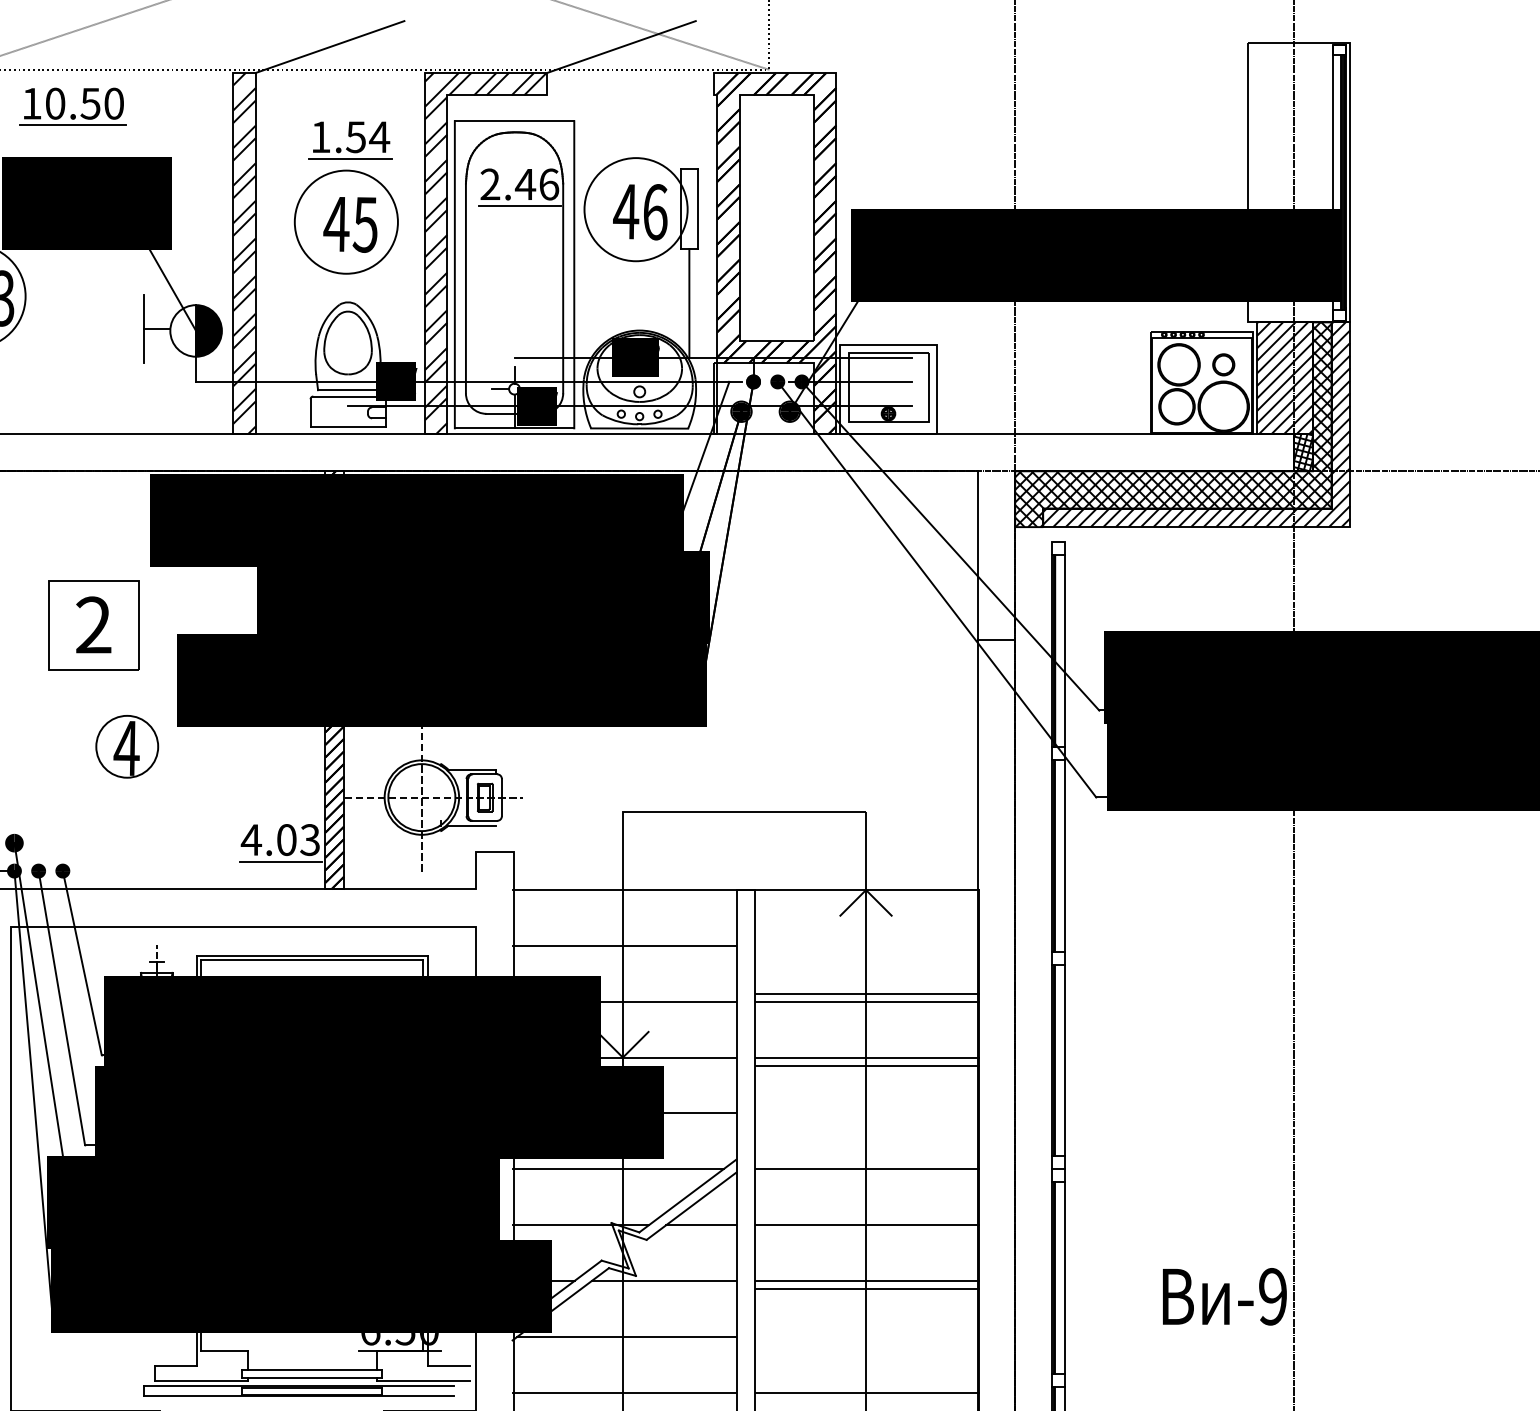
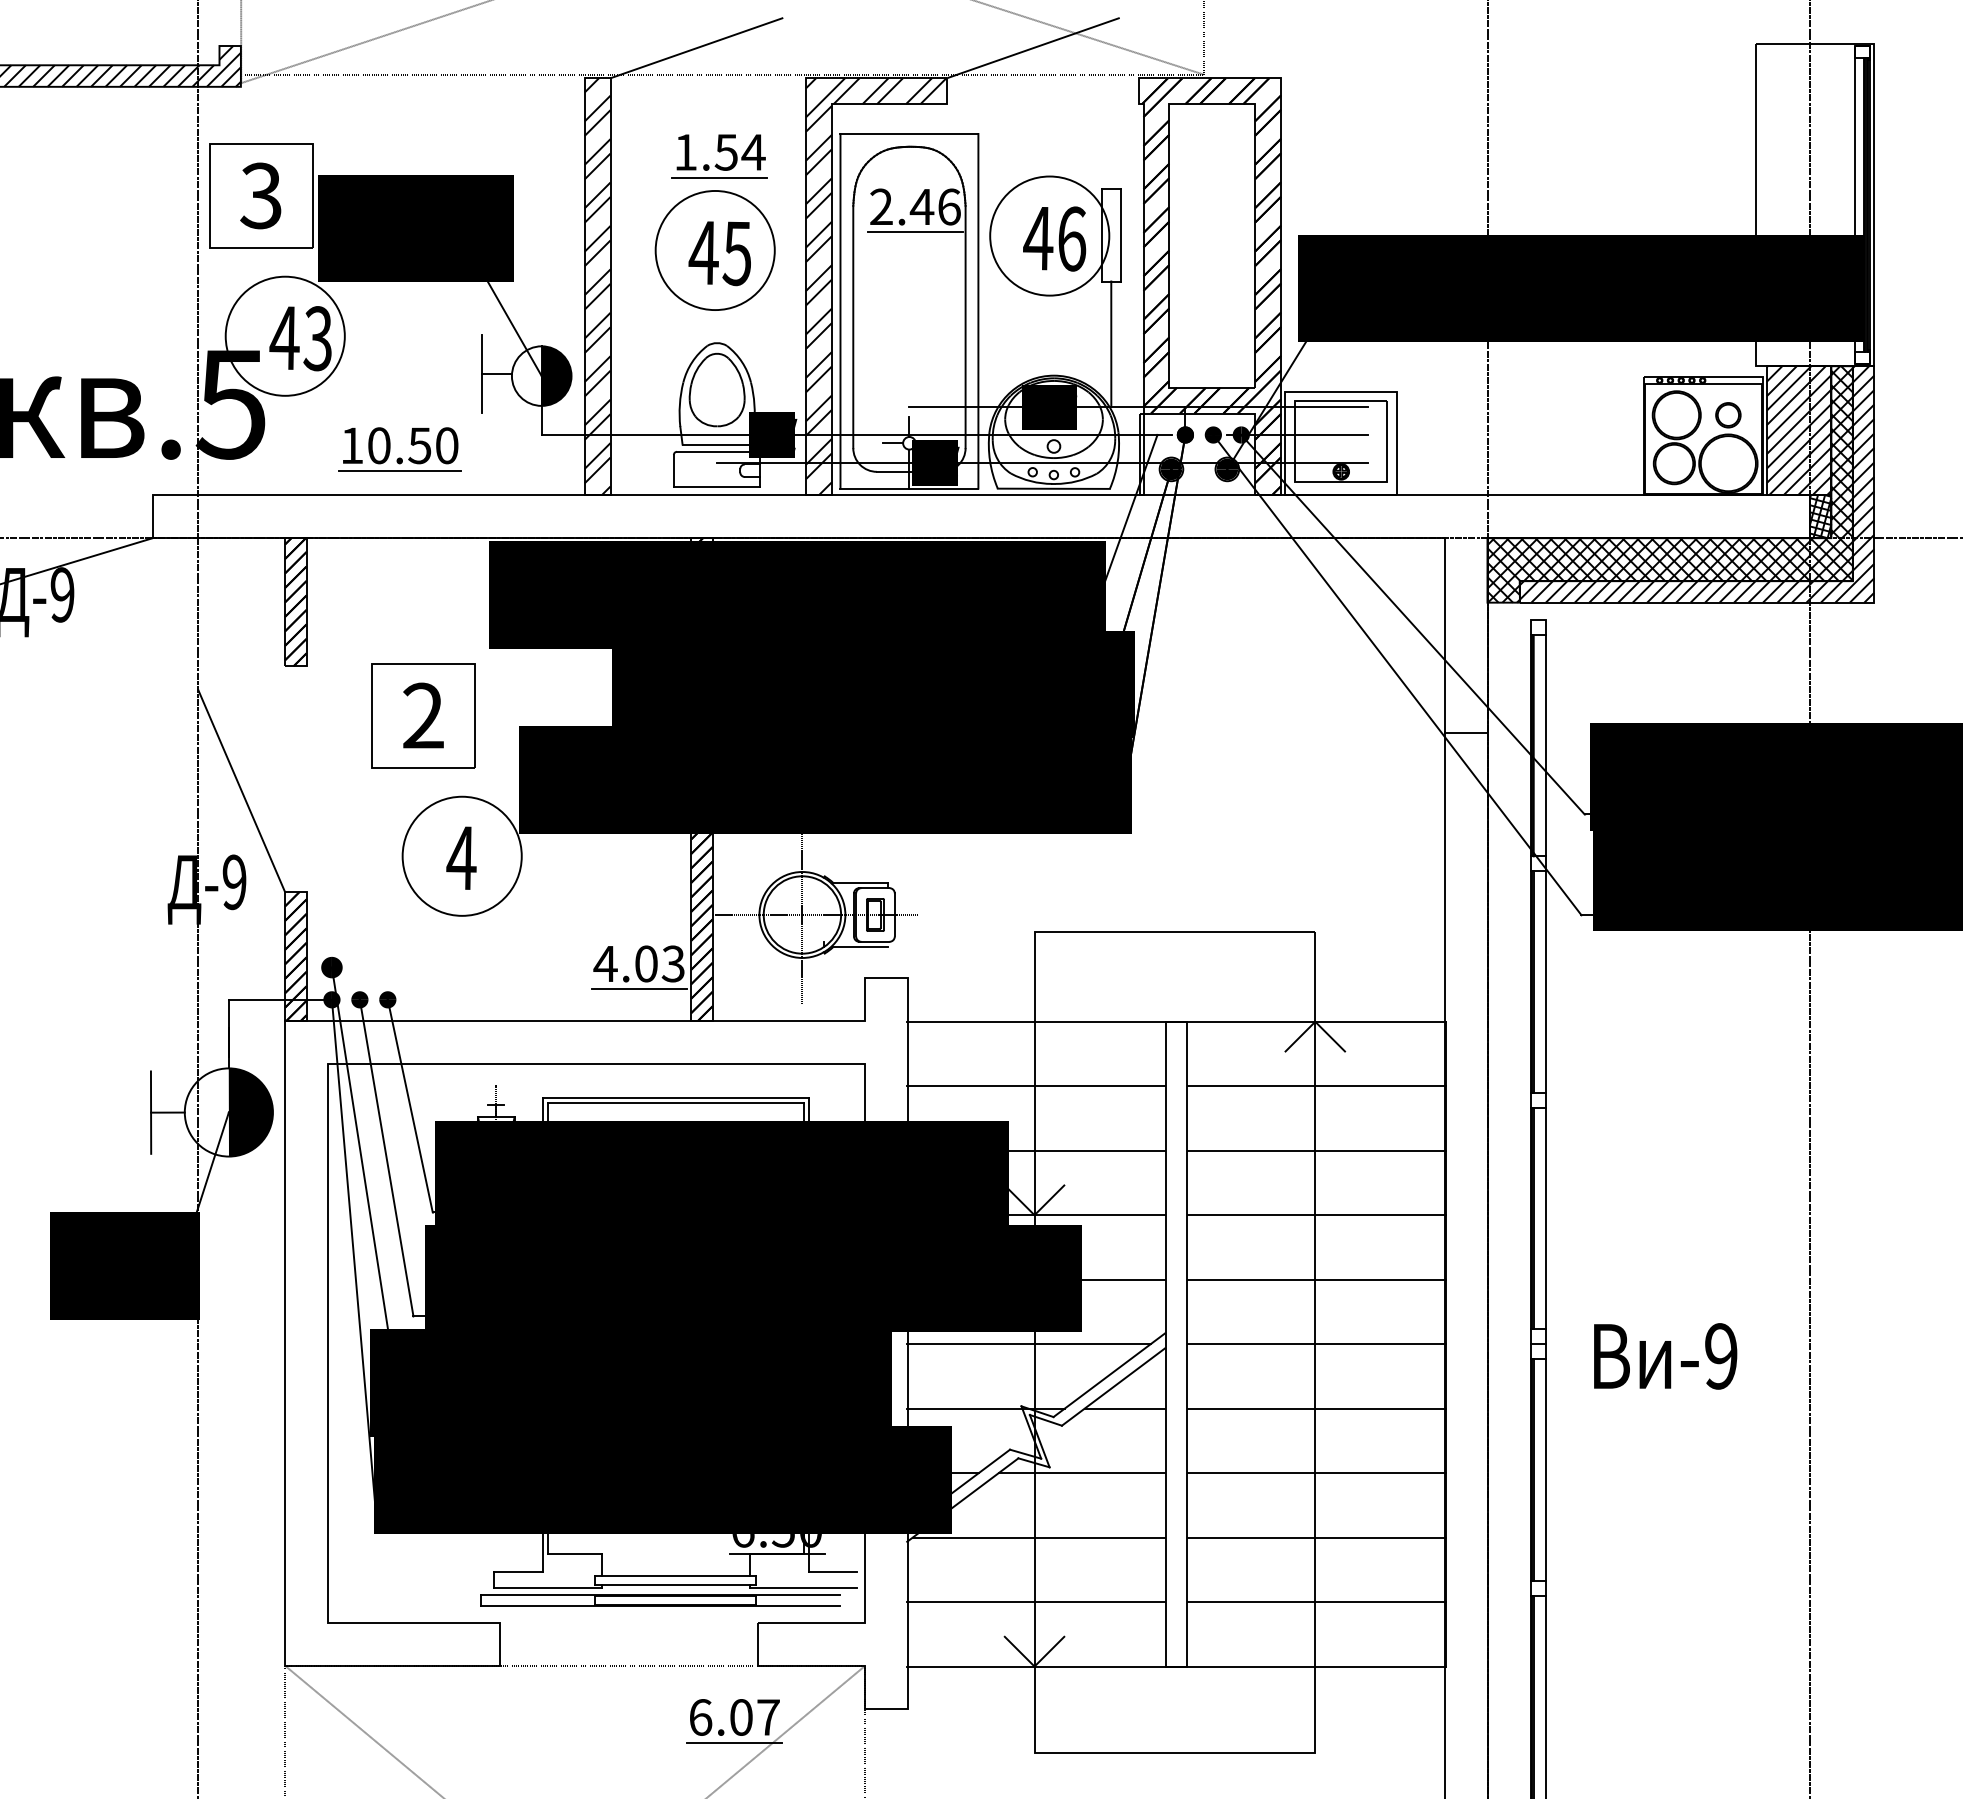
part: (72, 113) -> (399, 457), moved
circle: (126, 746) -> (461, 855), size x1.67
line: (867, 994) -> (1316, 1086), moved
line: (867, 1065) -> (1316, 1279), moved
line: (867, 1289) -> (1316, 1537), moved
text: (1224, 1296) -> (1665, 1356), moved

